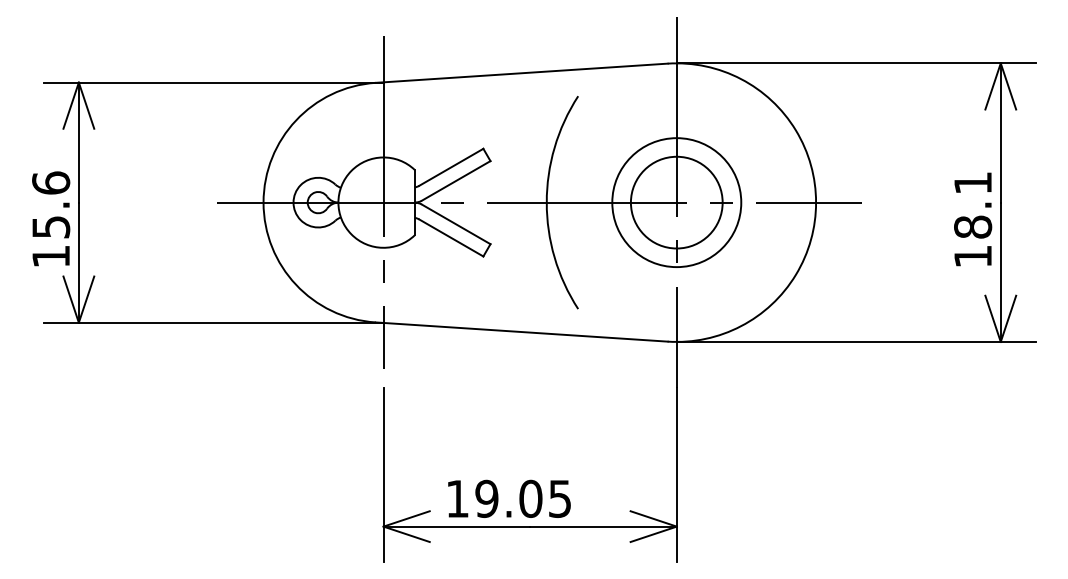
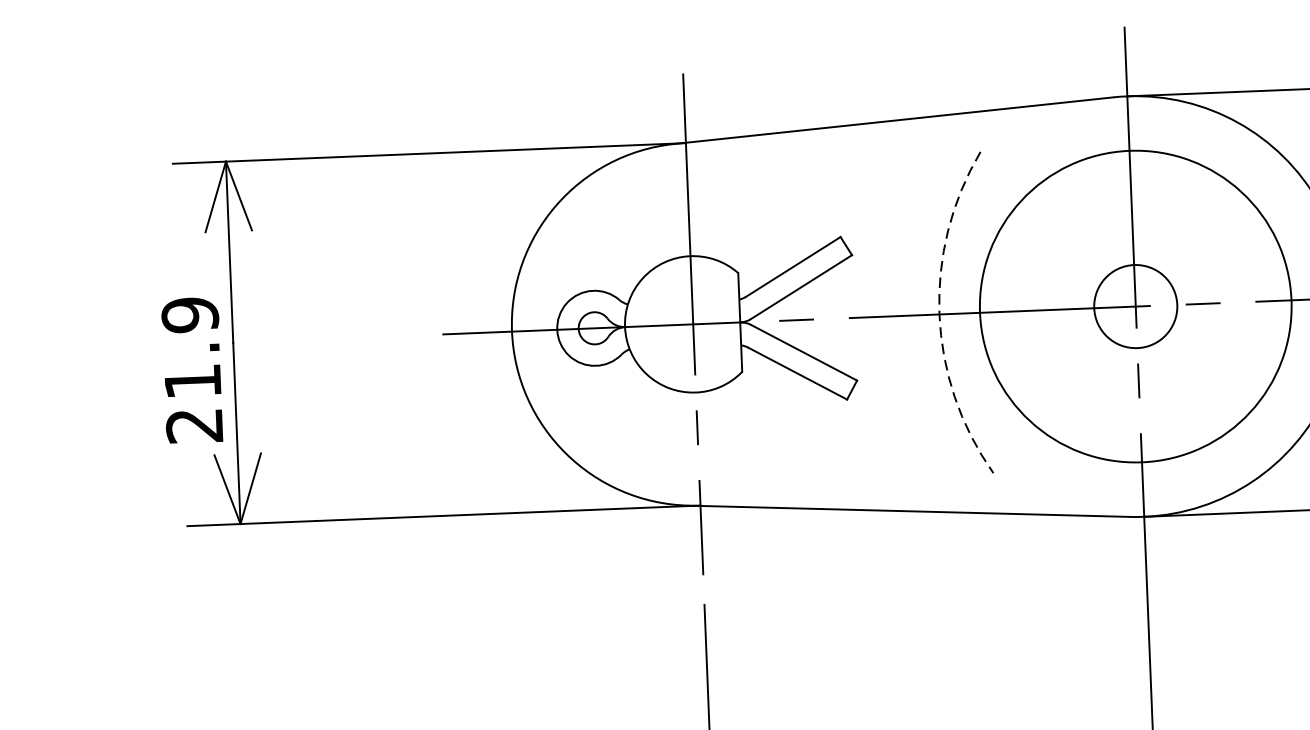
arc: (546, 202) -> (939, 314), solid -> dashed
circle: (676, 202) -> (1135, 306), size x0.6
circle: (676, 202) -> (1135, 306), size x1.6
text: (51, 219) -> (192, 369), 15.6 -> 21.9

